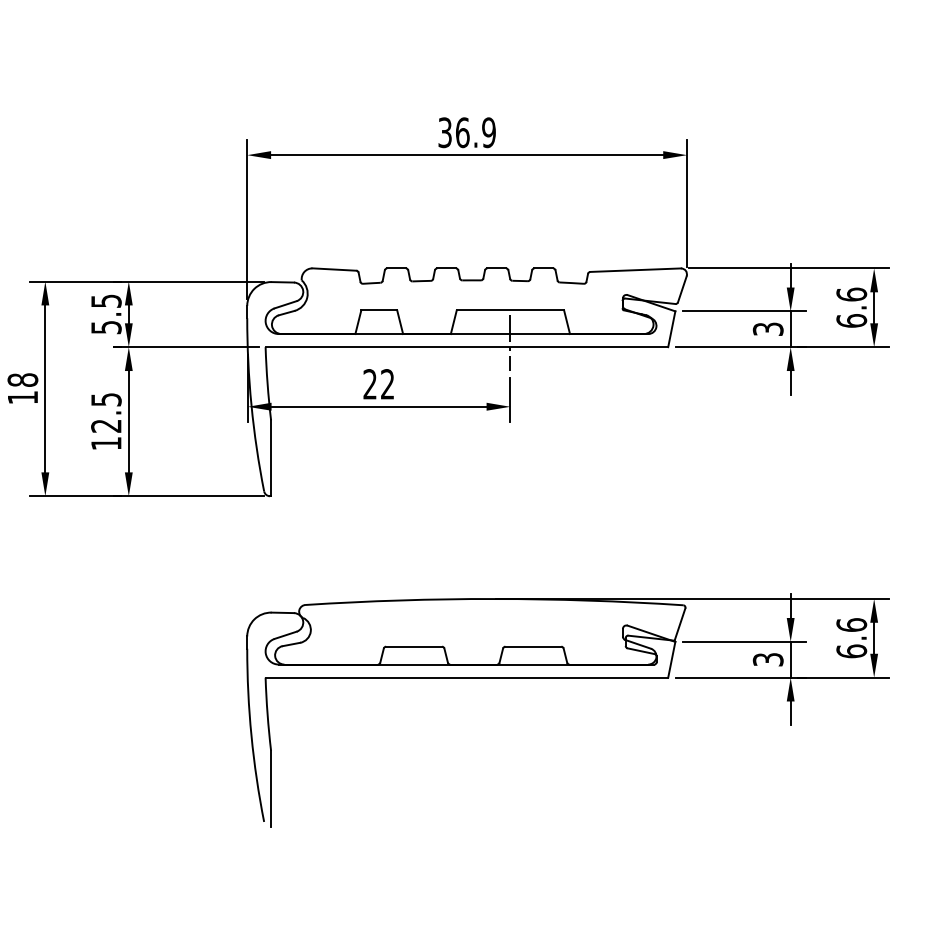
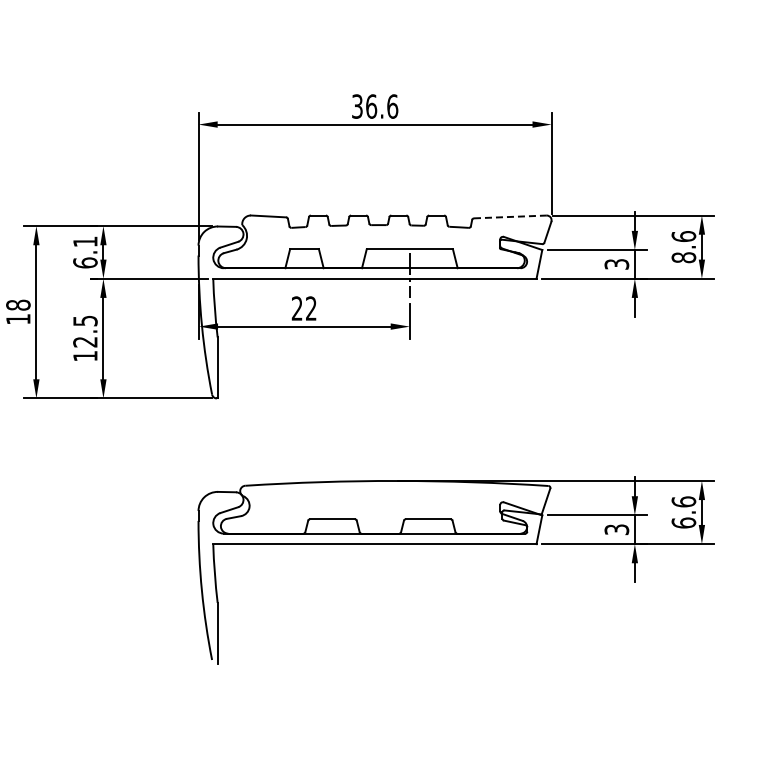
text: (488, 132) -> (392, 106), 36.9 -> 36.6
line: (635, 269) -> (510, 216), solid -> dashed
text: (106, 314) -> (85, 252), 5.5 -> 6.1
text: (851, 320) -> (683, 257), 6.6 -> 8.6

